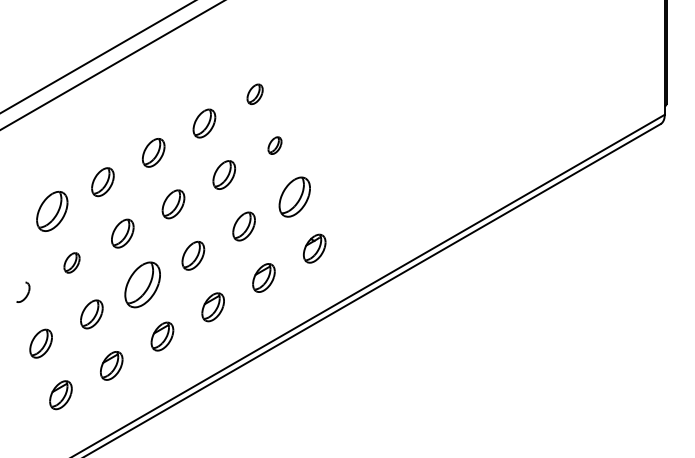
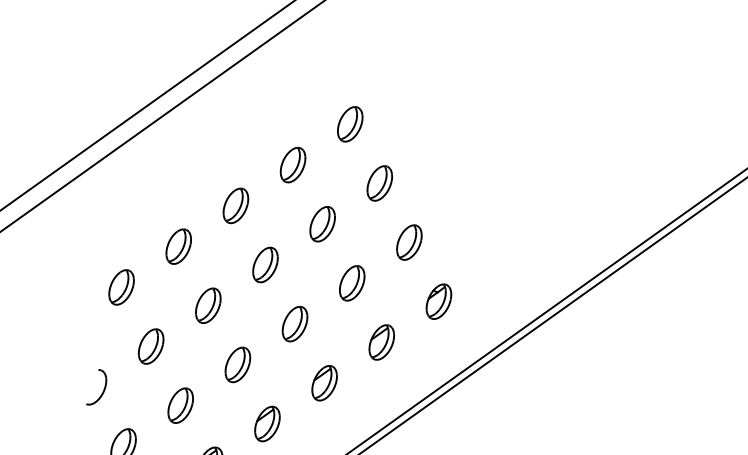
part: (254, 94) -> (349, 124), size x1.43
part: (274, 145) -> (379, 183), size x1.67
part: (294, 197) -> (408, 242), size x0.71
part: (51, 211) -> (120, 287), size x0.71
part: (71, 262) -> (150, 346), size x1.43
part: (142, 285) -> (237, 365), size x0.62
part: (23, 292) -> (96, 387), size x1.43

